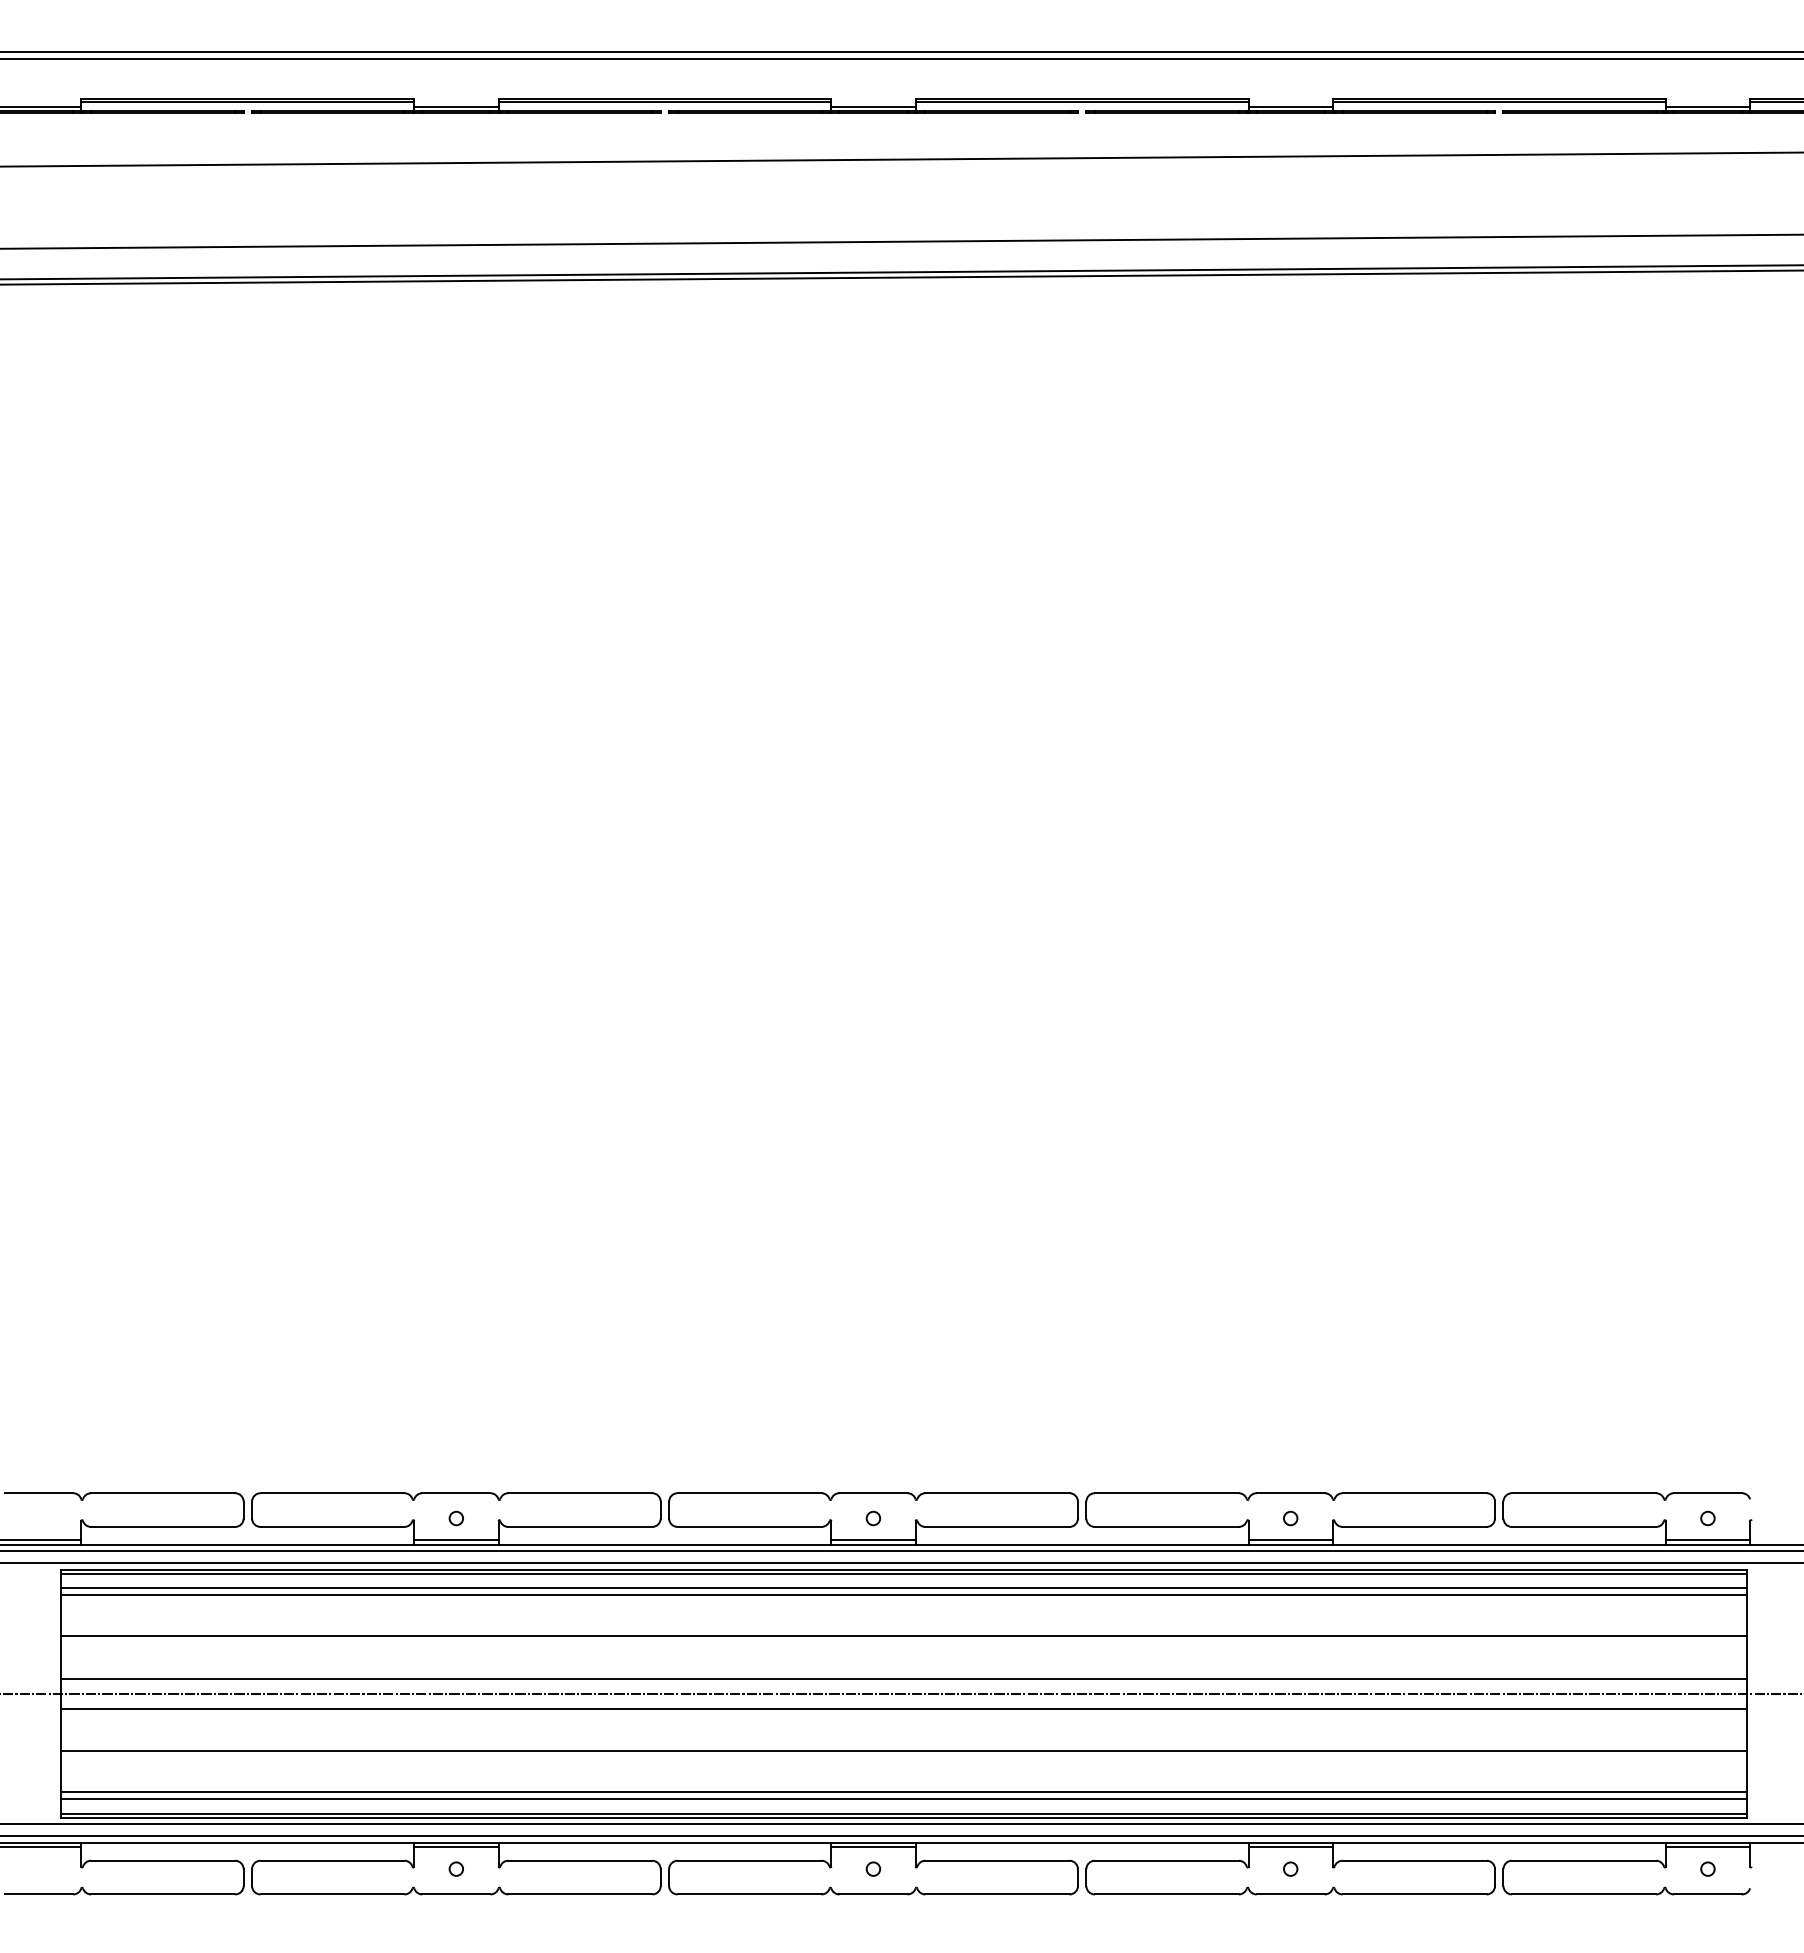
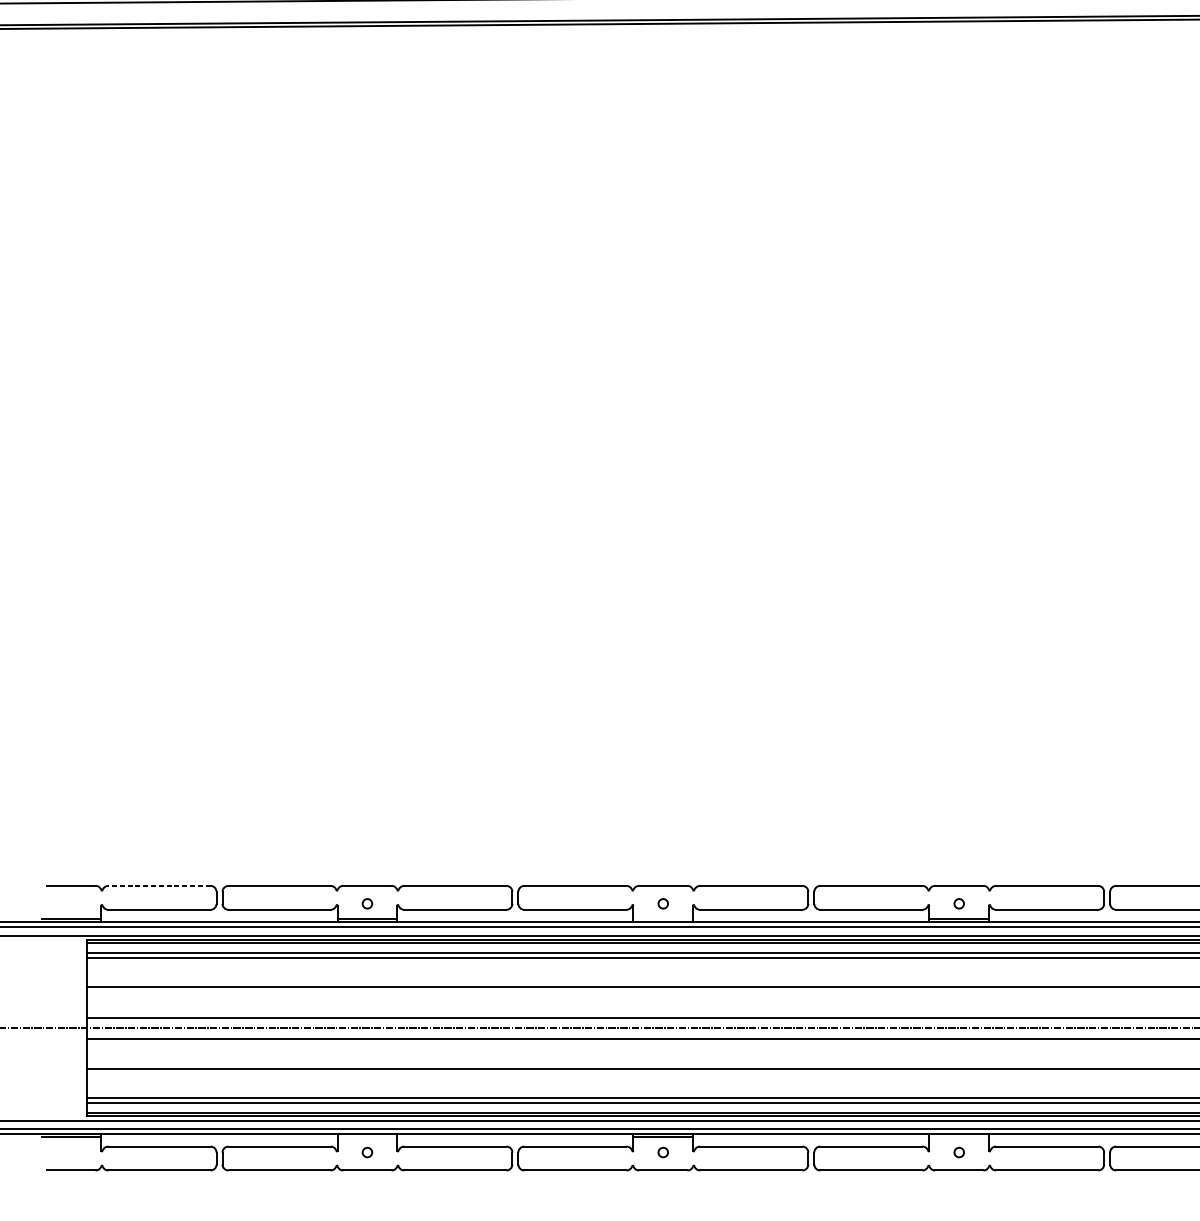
line: (162, 1493) -> (159, 886), solid -> dashed
line: (873, 1540) -> (663, 919), removed
line: (456, 1847) -> (367, 1137), removed
line: (1290, 1847) -> (959, 1137), removed

